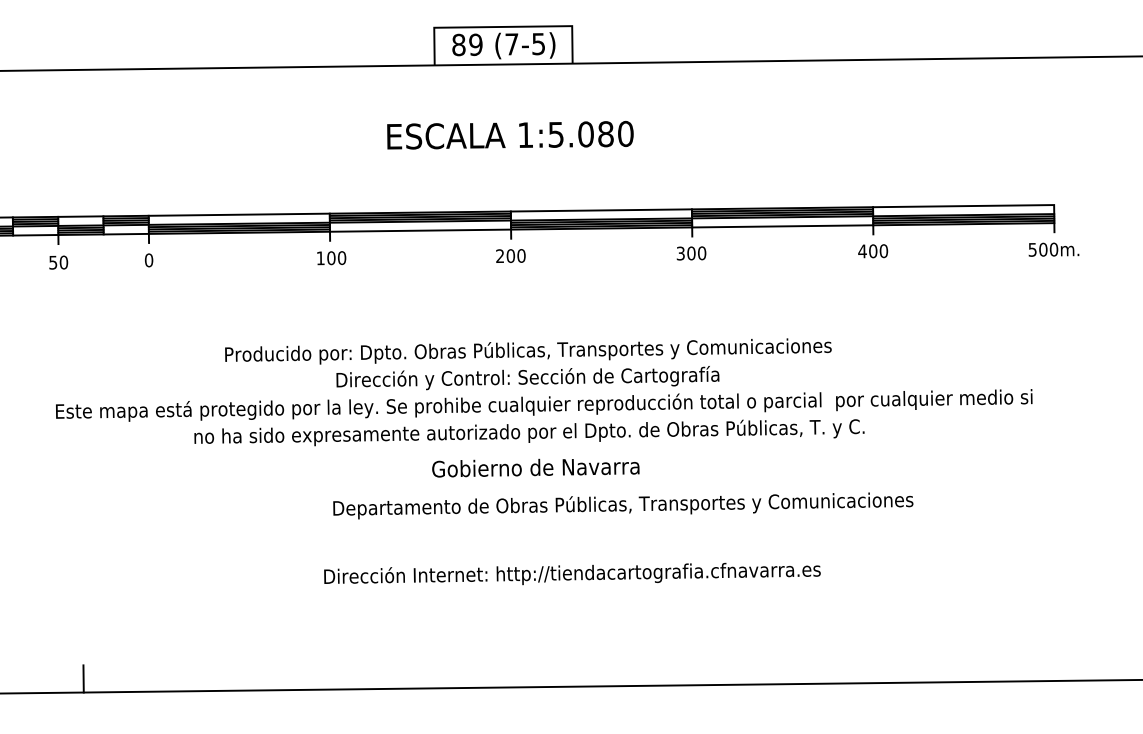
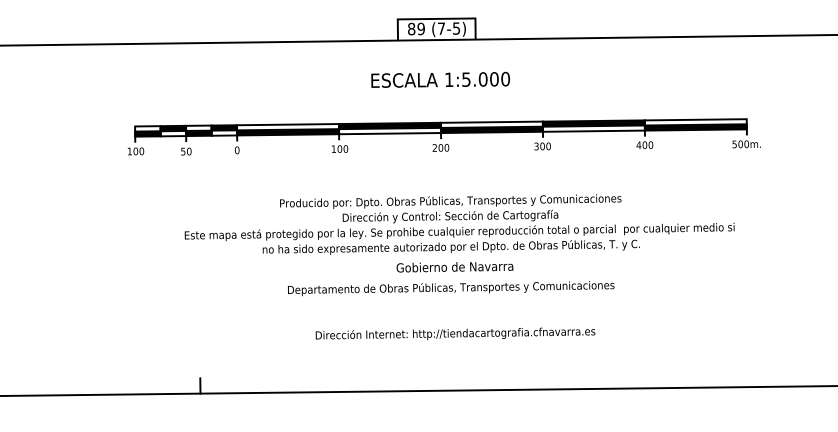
text: (606, 134) -> (494, 79), 1:5.080 -> 1:5.000
text: (623, 505) -> (451, 288), moved
text: (572, 573) -> (455, 333), moved

